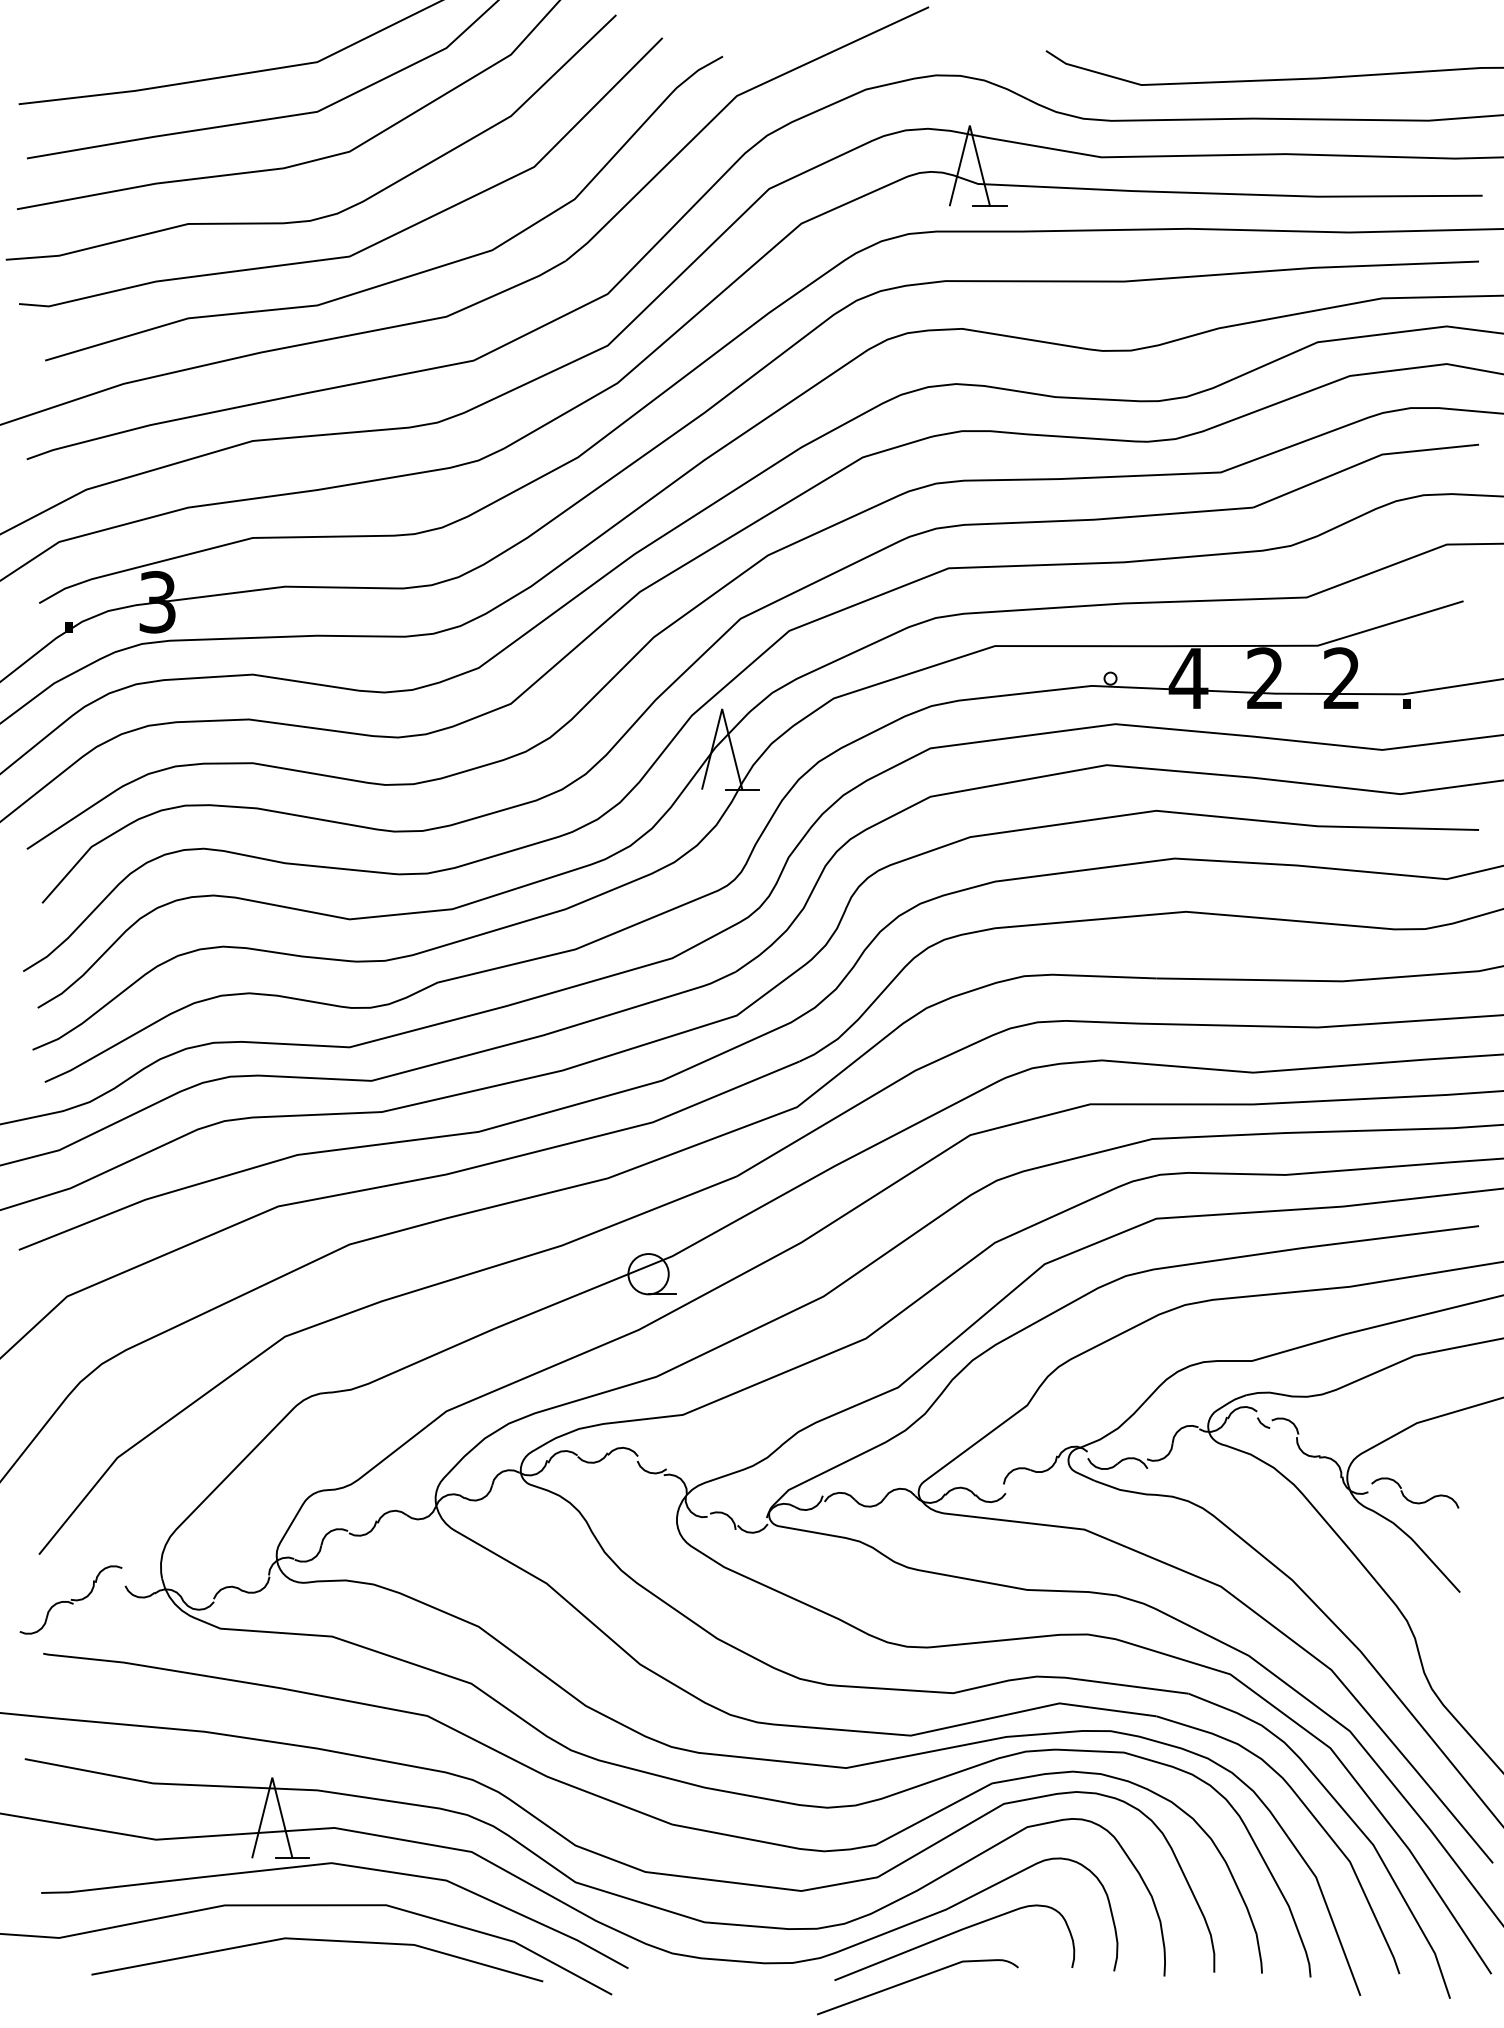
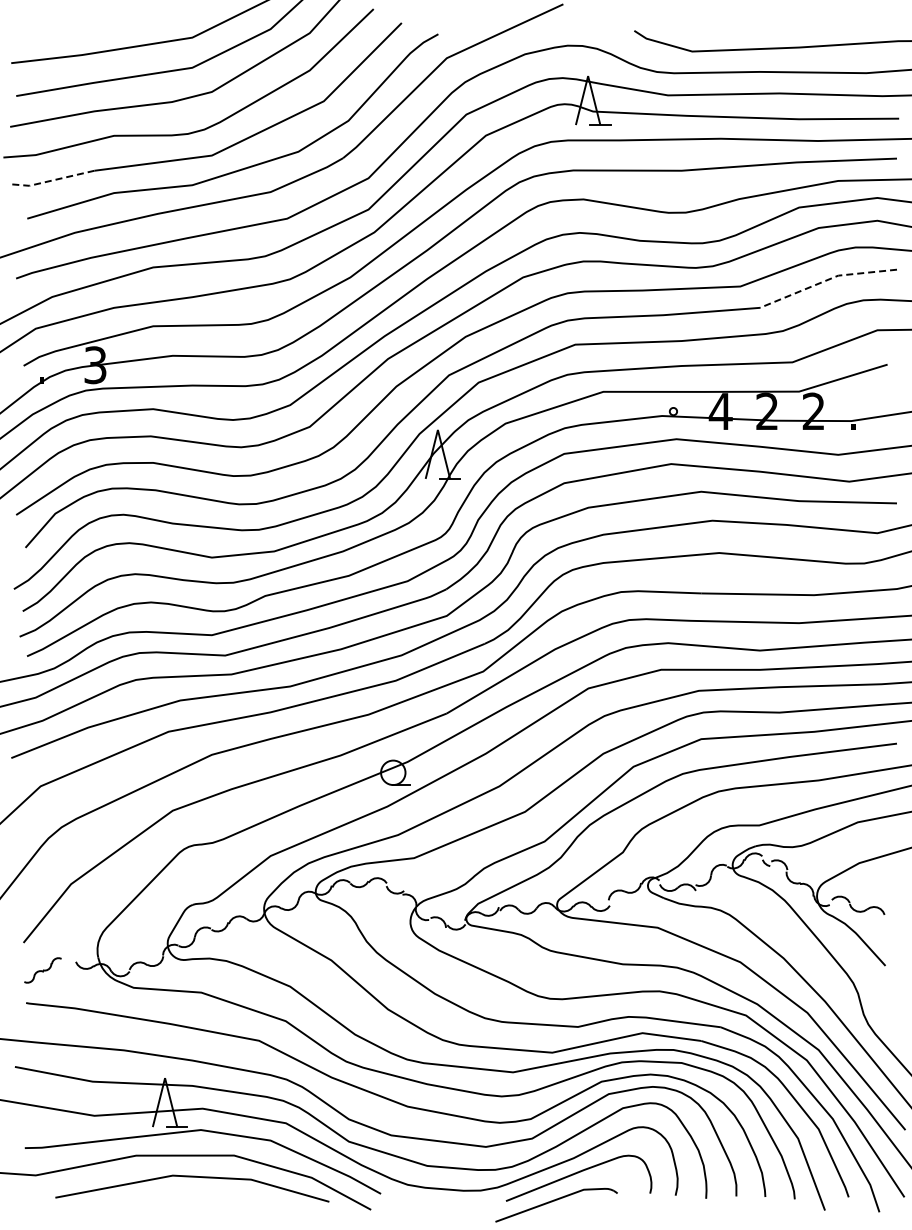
line: (85, 297) -> (51, 180), solid -> dashed
line: (1364, 462) -> (827, 280), solid -> dashed
part: (70, 1600) -> (42, 970), size x0.6

